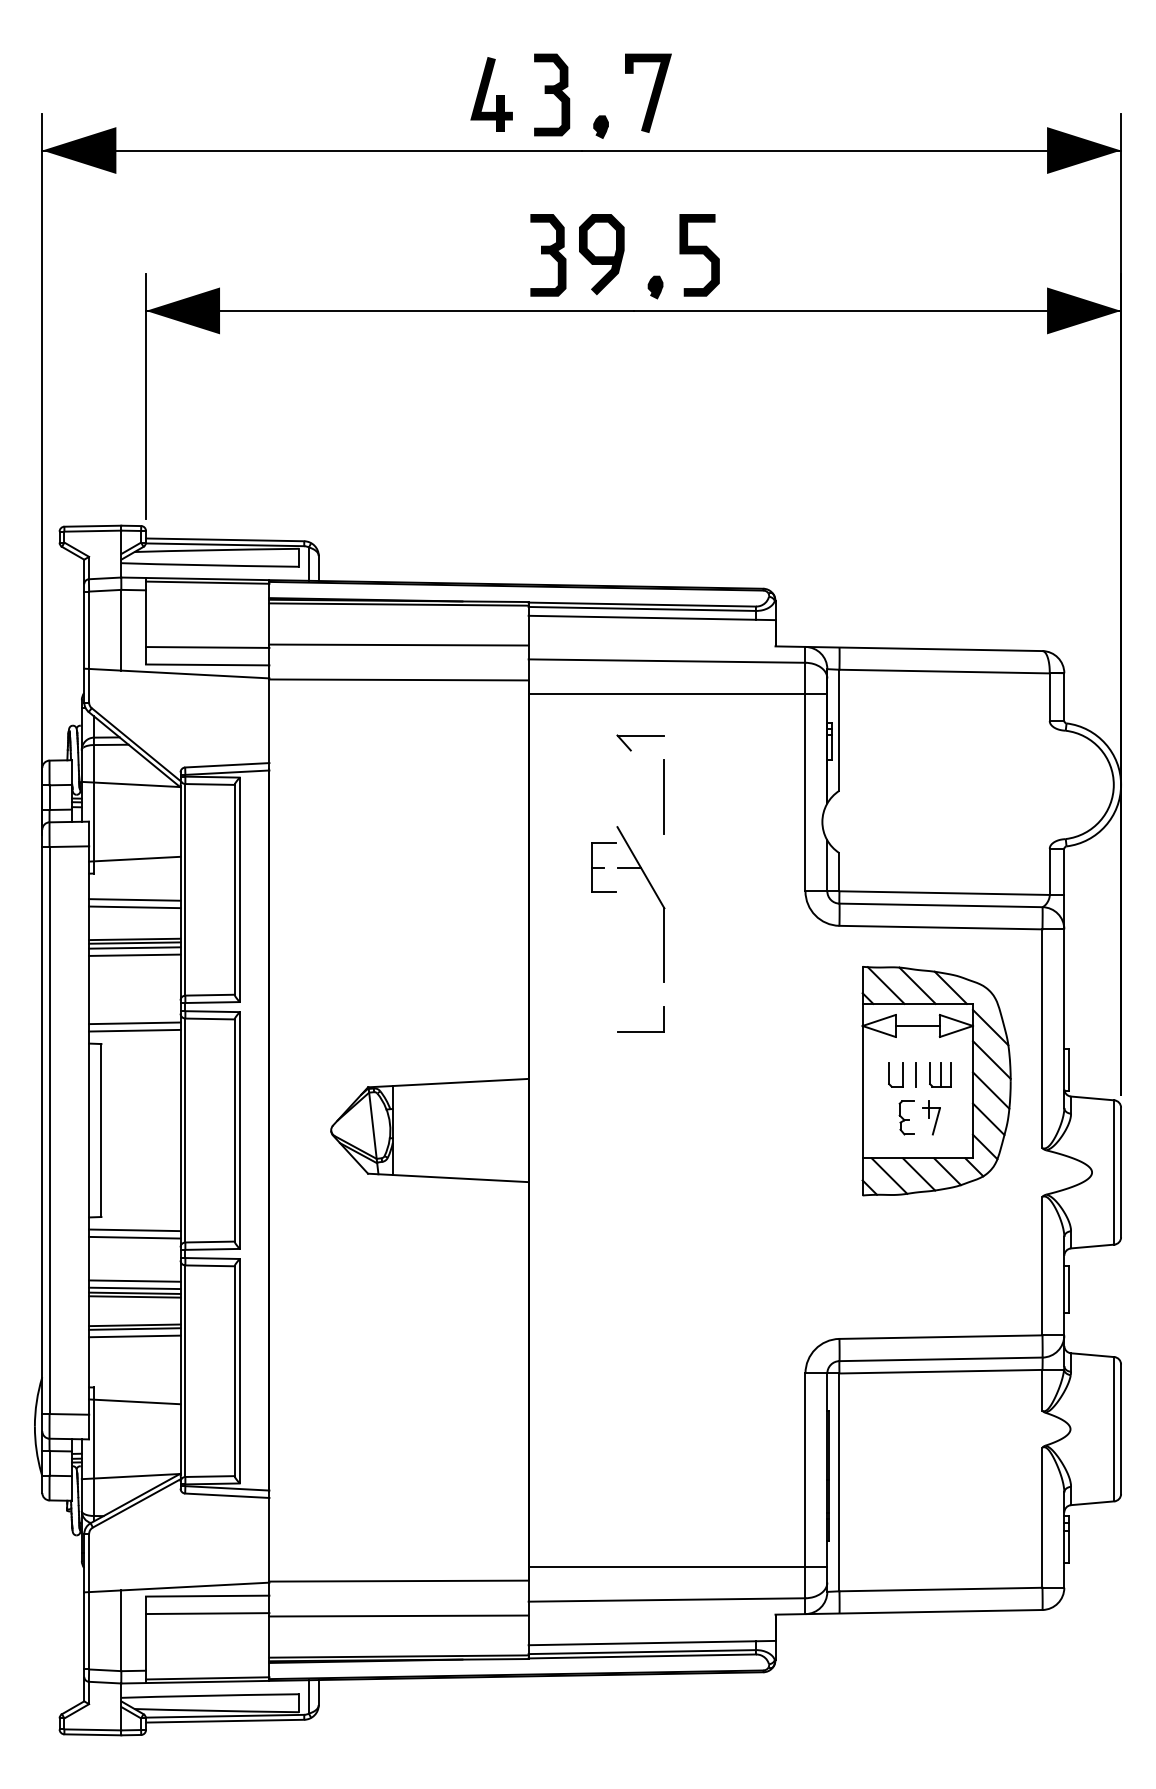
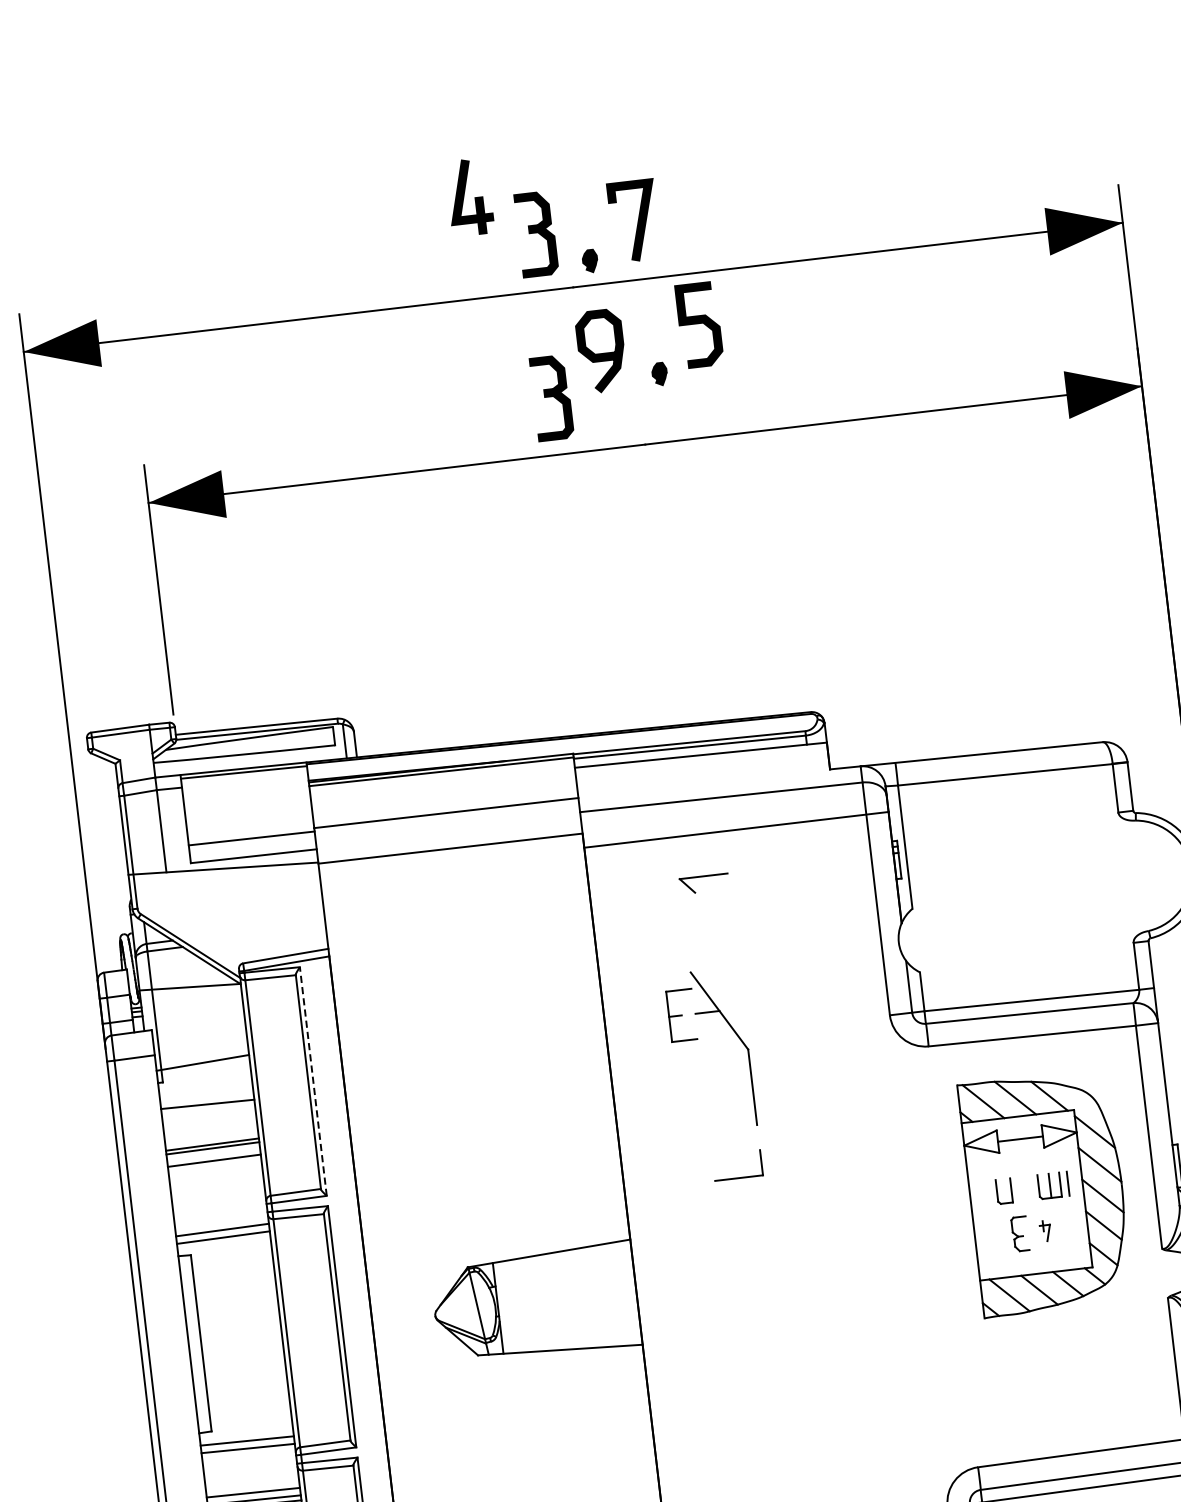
part: (491, 94) -> (469, 197), moved
curve: (699, 254) -> (699, 324), moved
curve: (601, 256) -> (601, 353), moved
part: (655, 287) -> (659, 374), moved
line: (664, 797) -> (735, 936), removed
line: (239, 889) -> (313, 1081), solid -> dashed
line: (134, 907) -> (208, 1112), removed
line: (134, 947) -> (213, 1152), removed
line: (915, 1074) -> (1067, 1183), moved
part: (931, 1117) -> (1045, 1230), size x0.6

